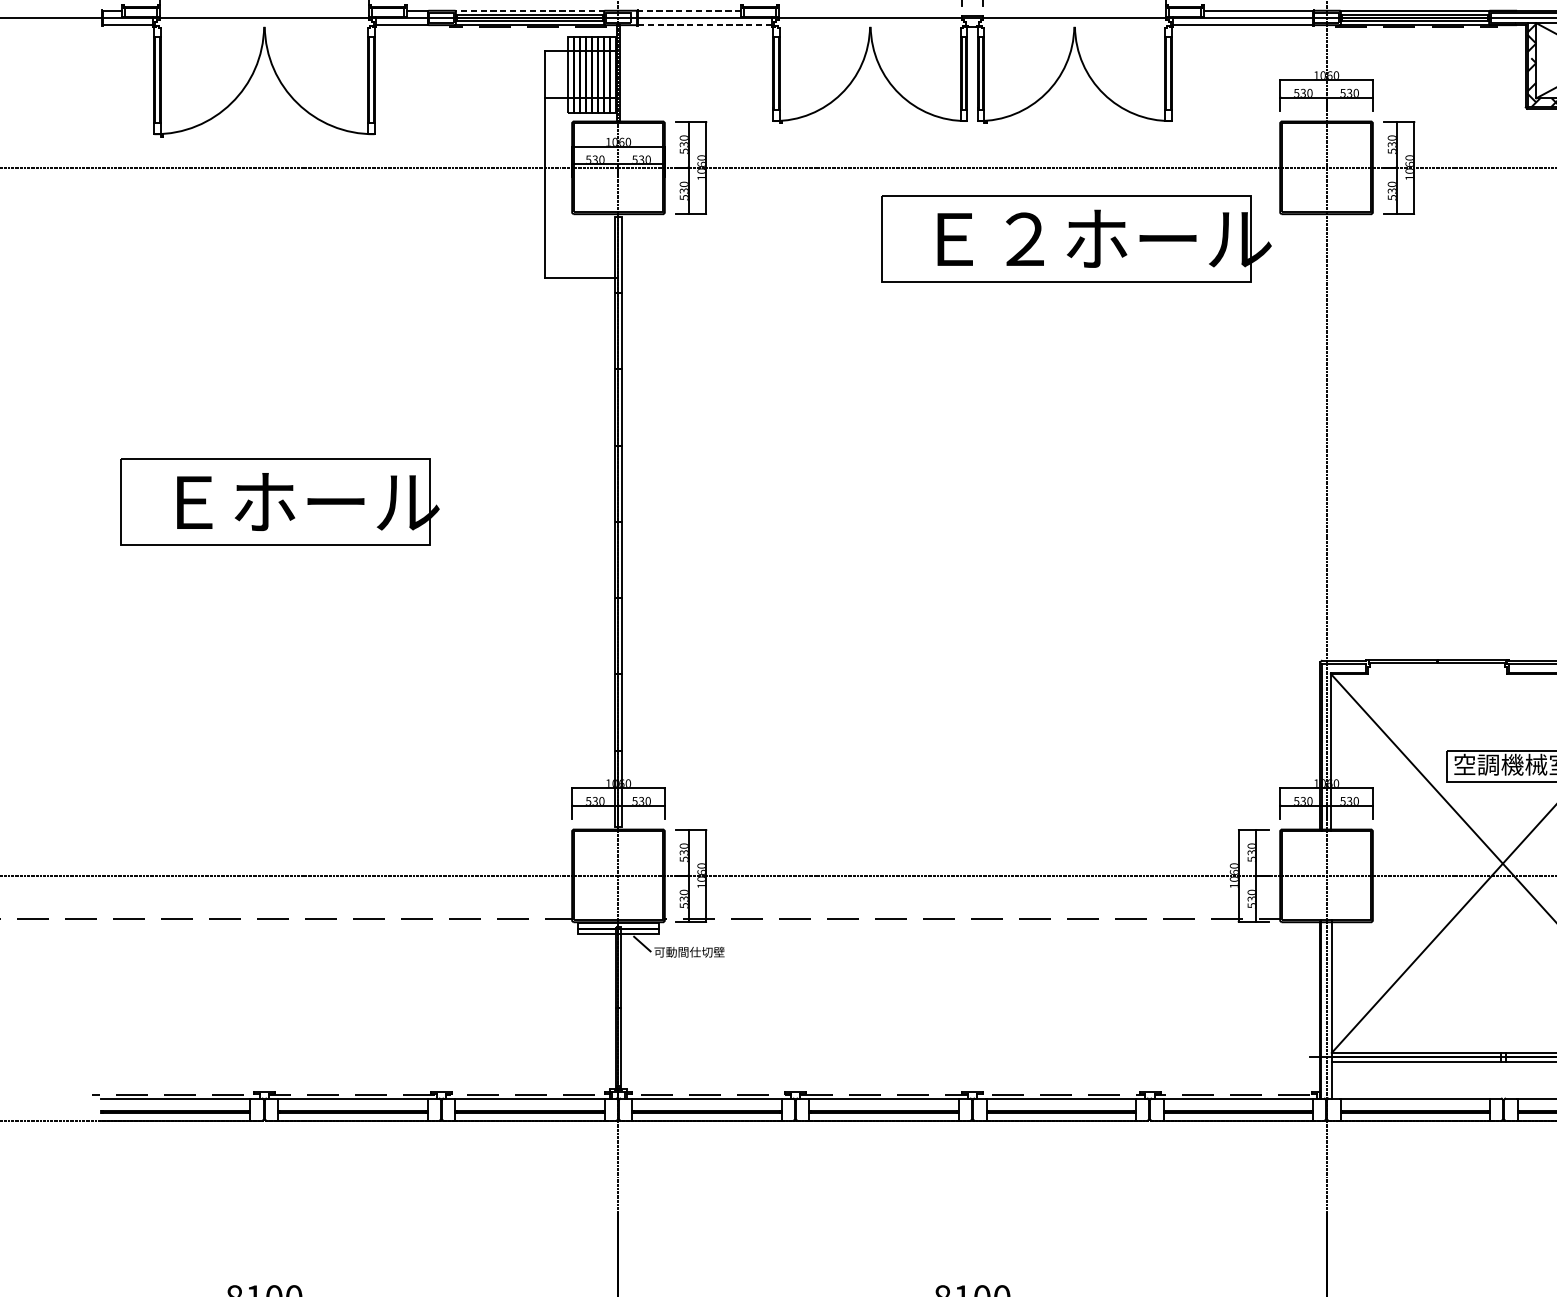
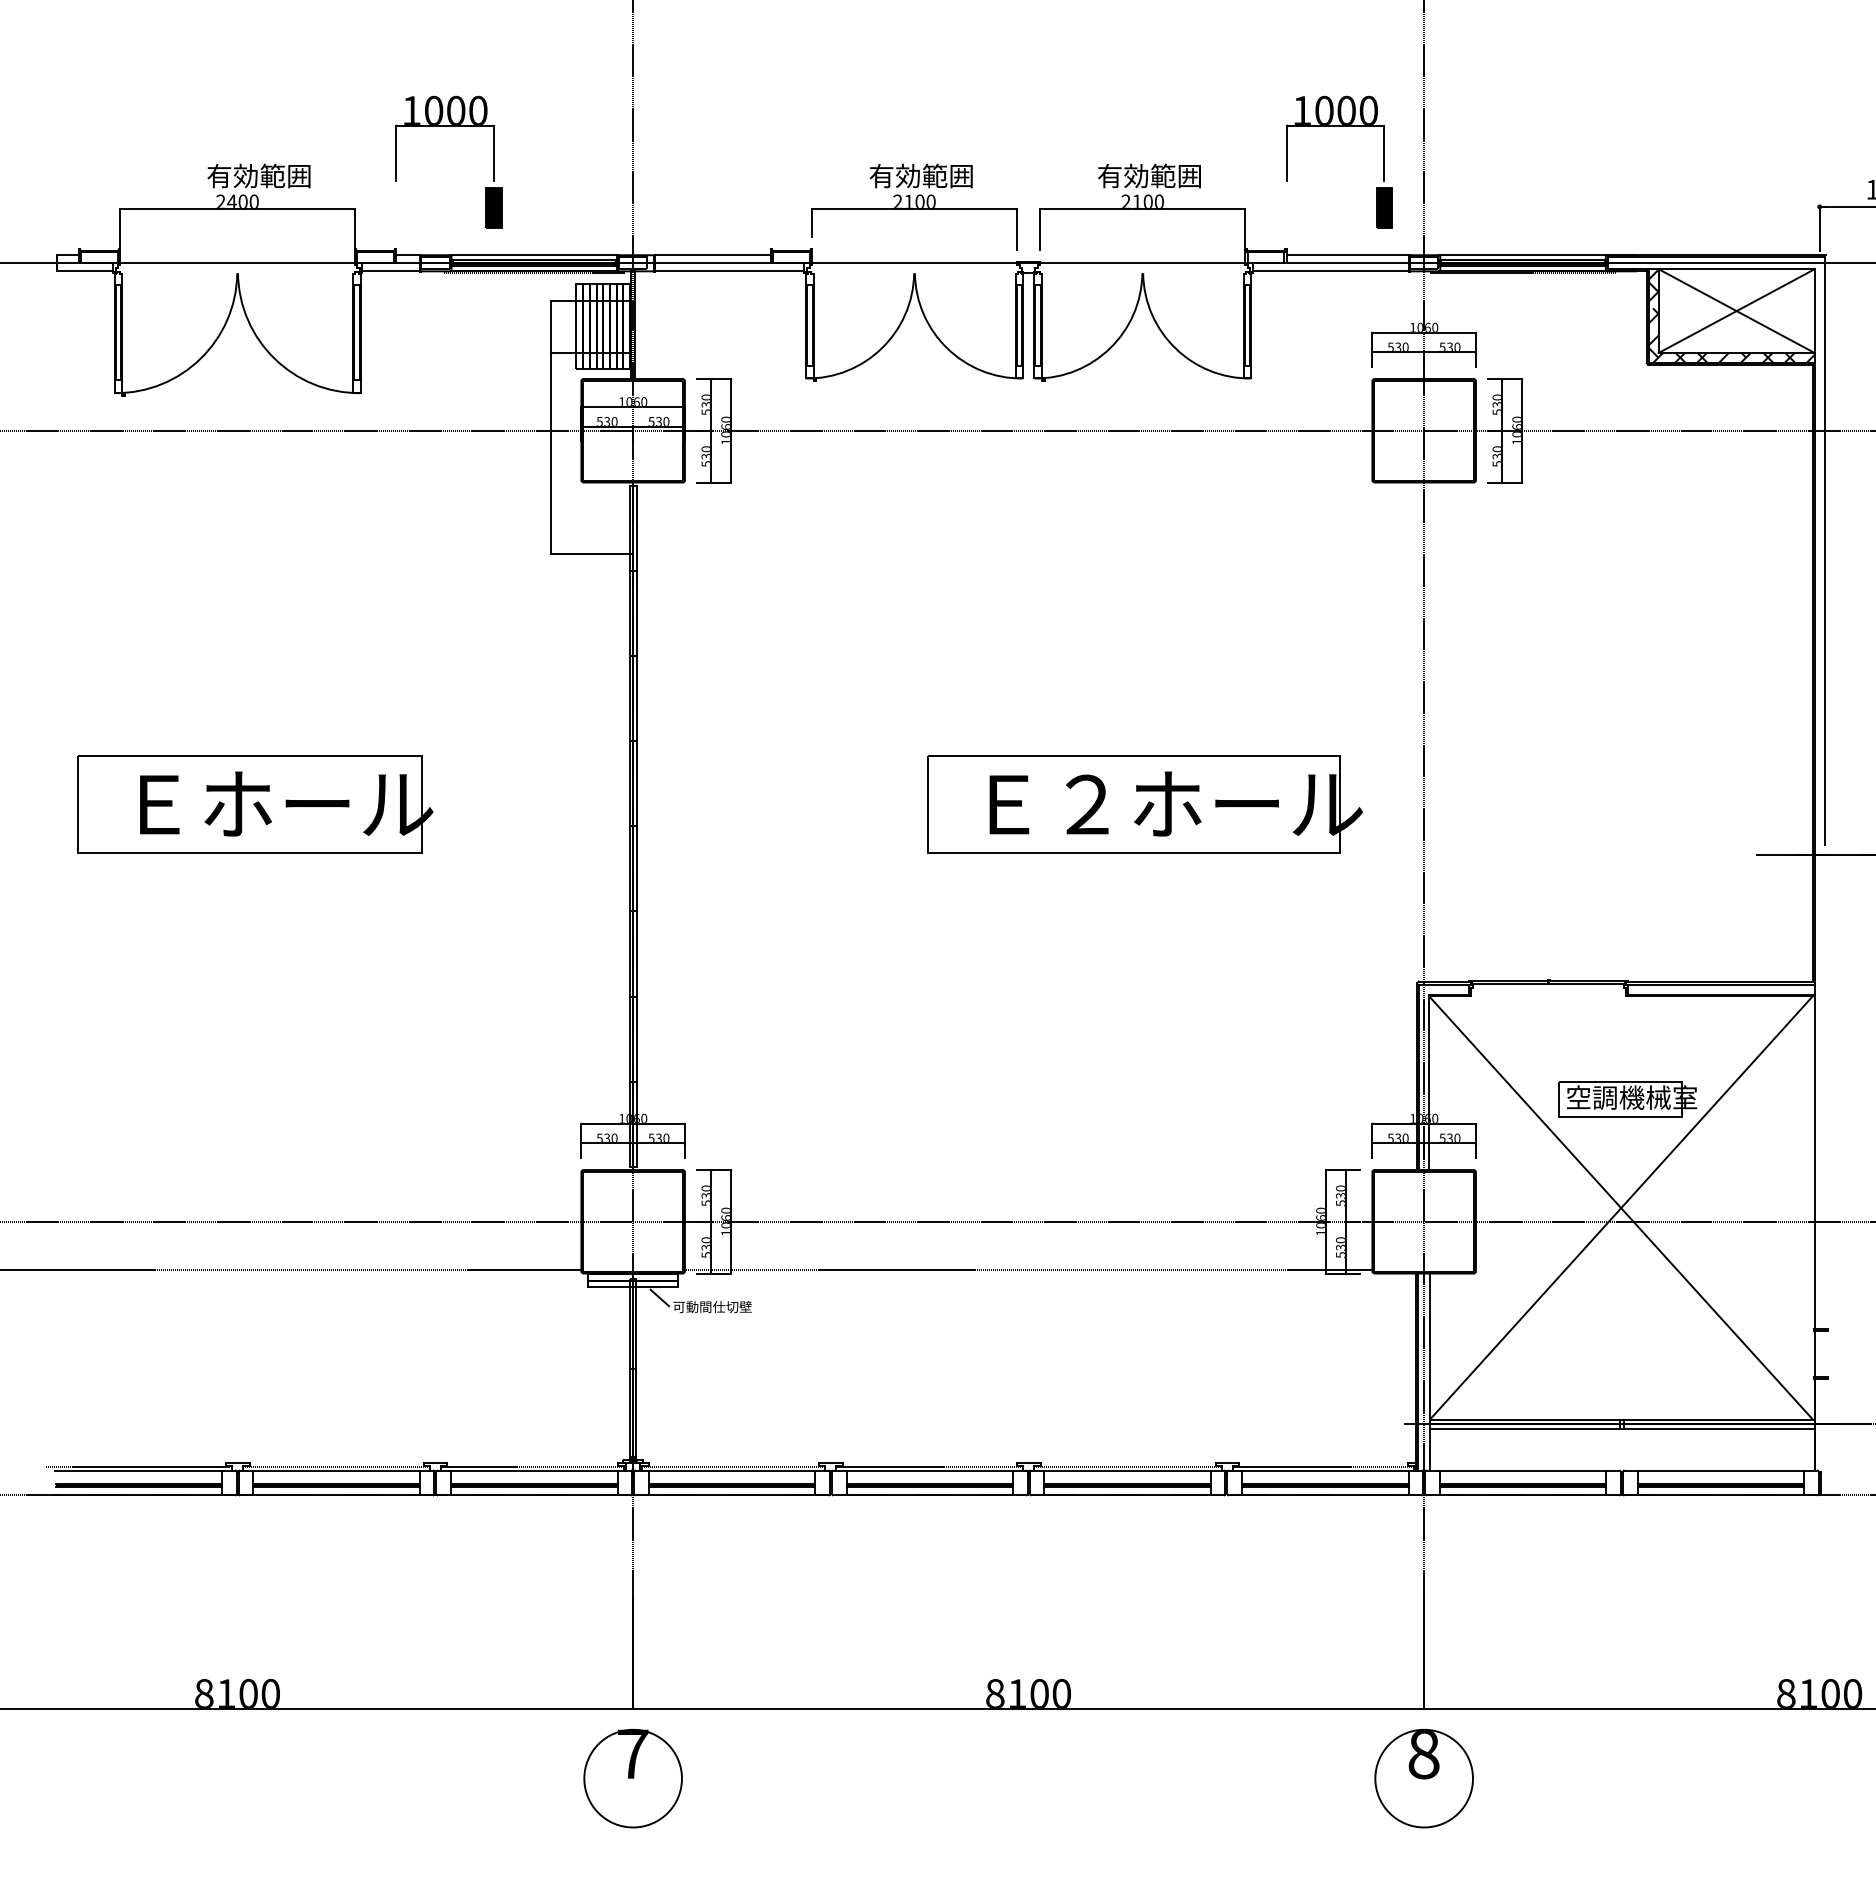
line: (530, 10) -> (534, 255), dashed -> solid
line: (689, 10) -> (712, 255), dashed -> solid
line: (704, 25) -> (729, 271), dashed -> solid
part: (1076, 239) -> (1144, 804), moved

